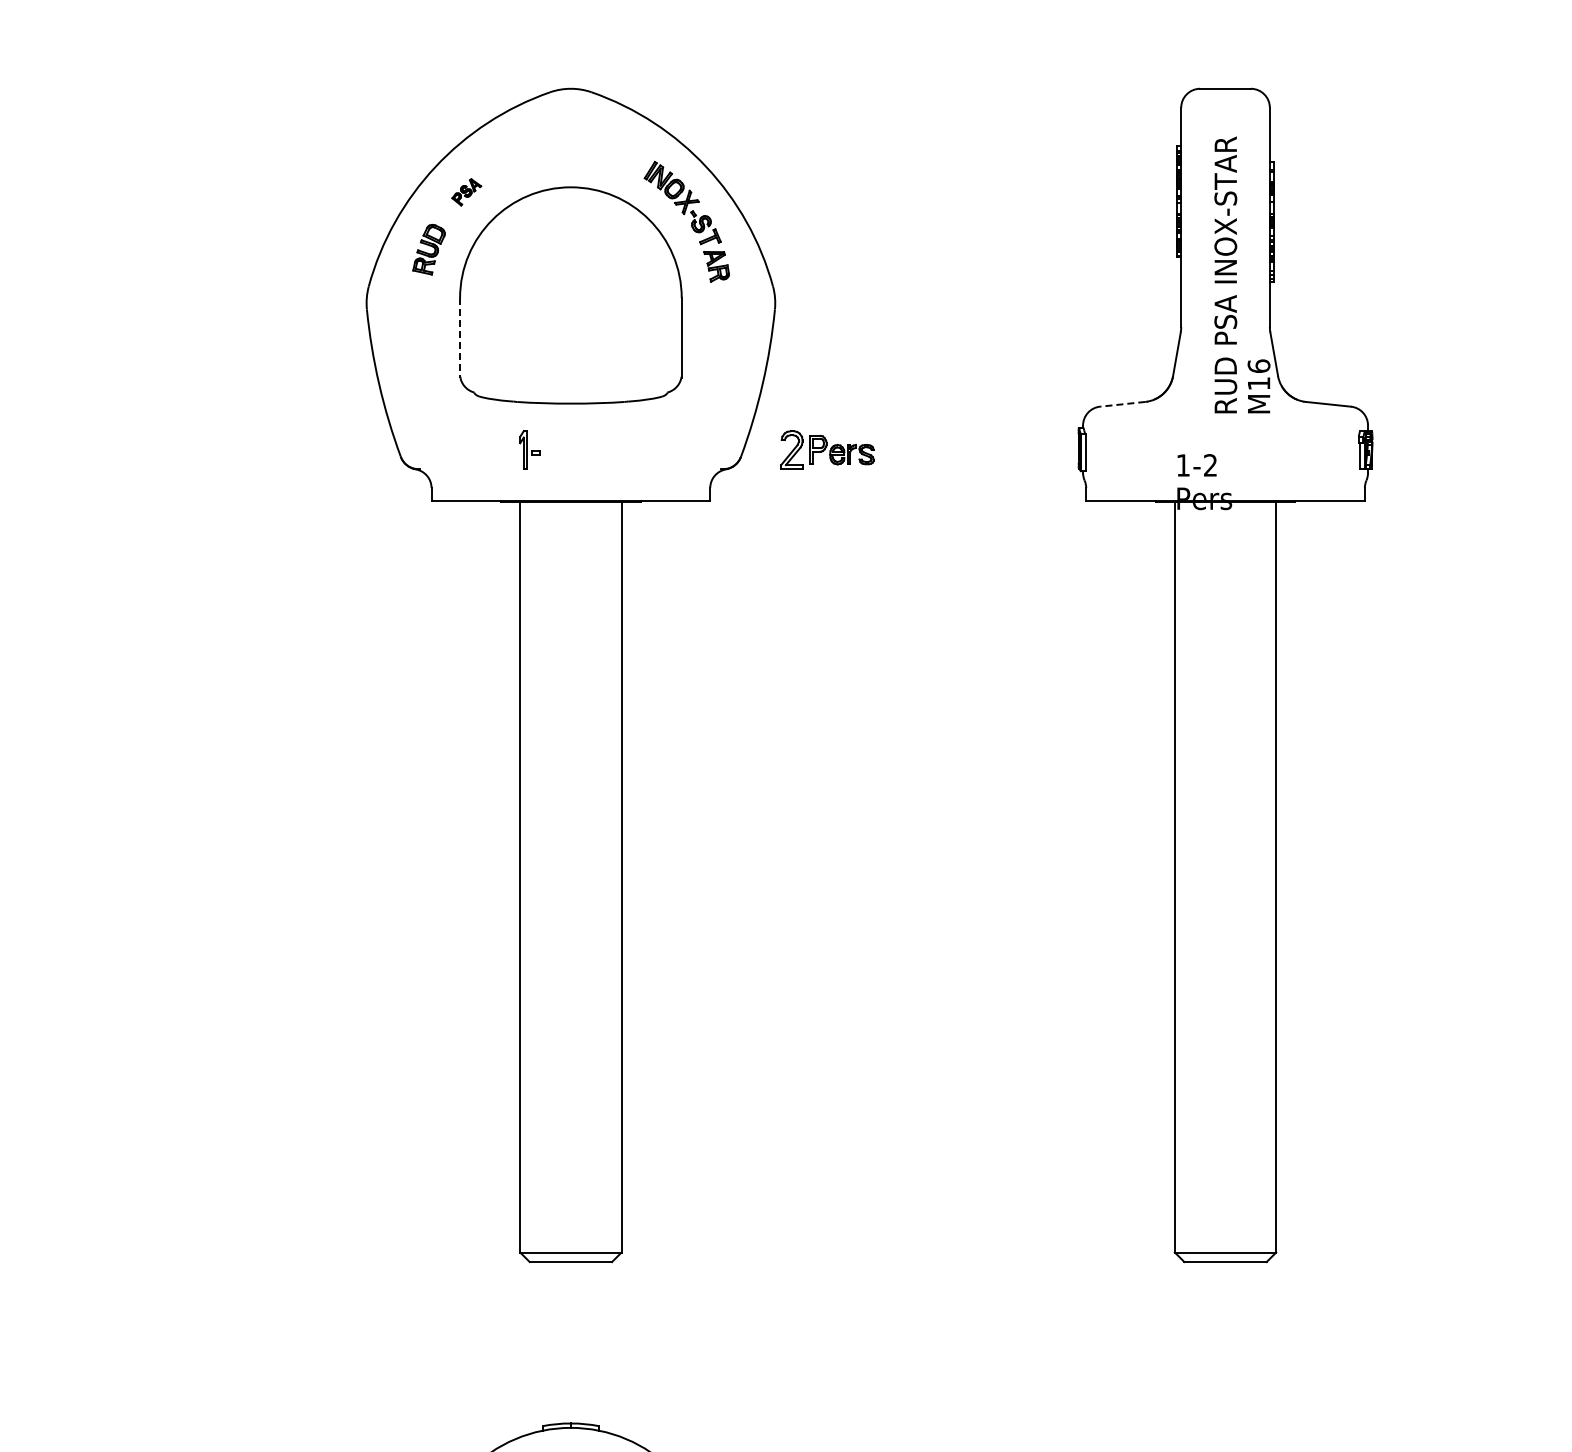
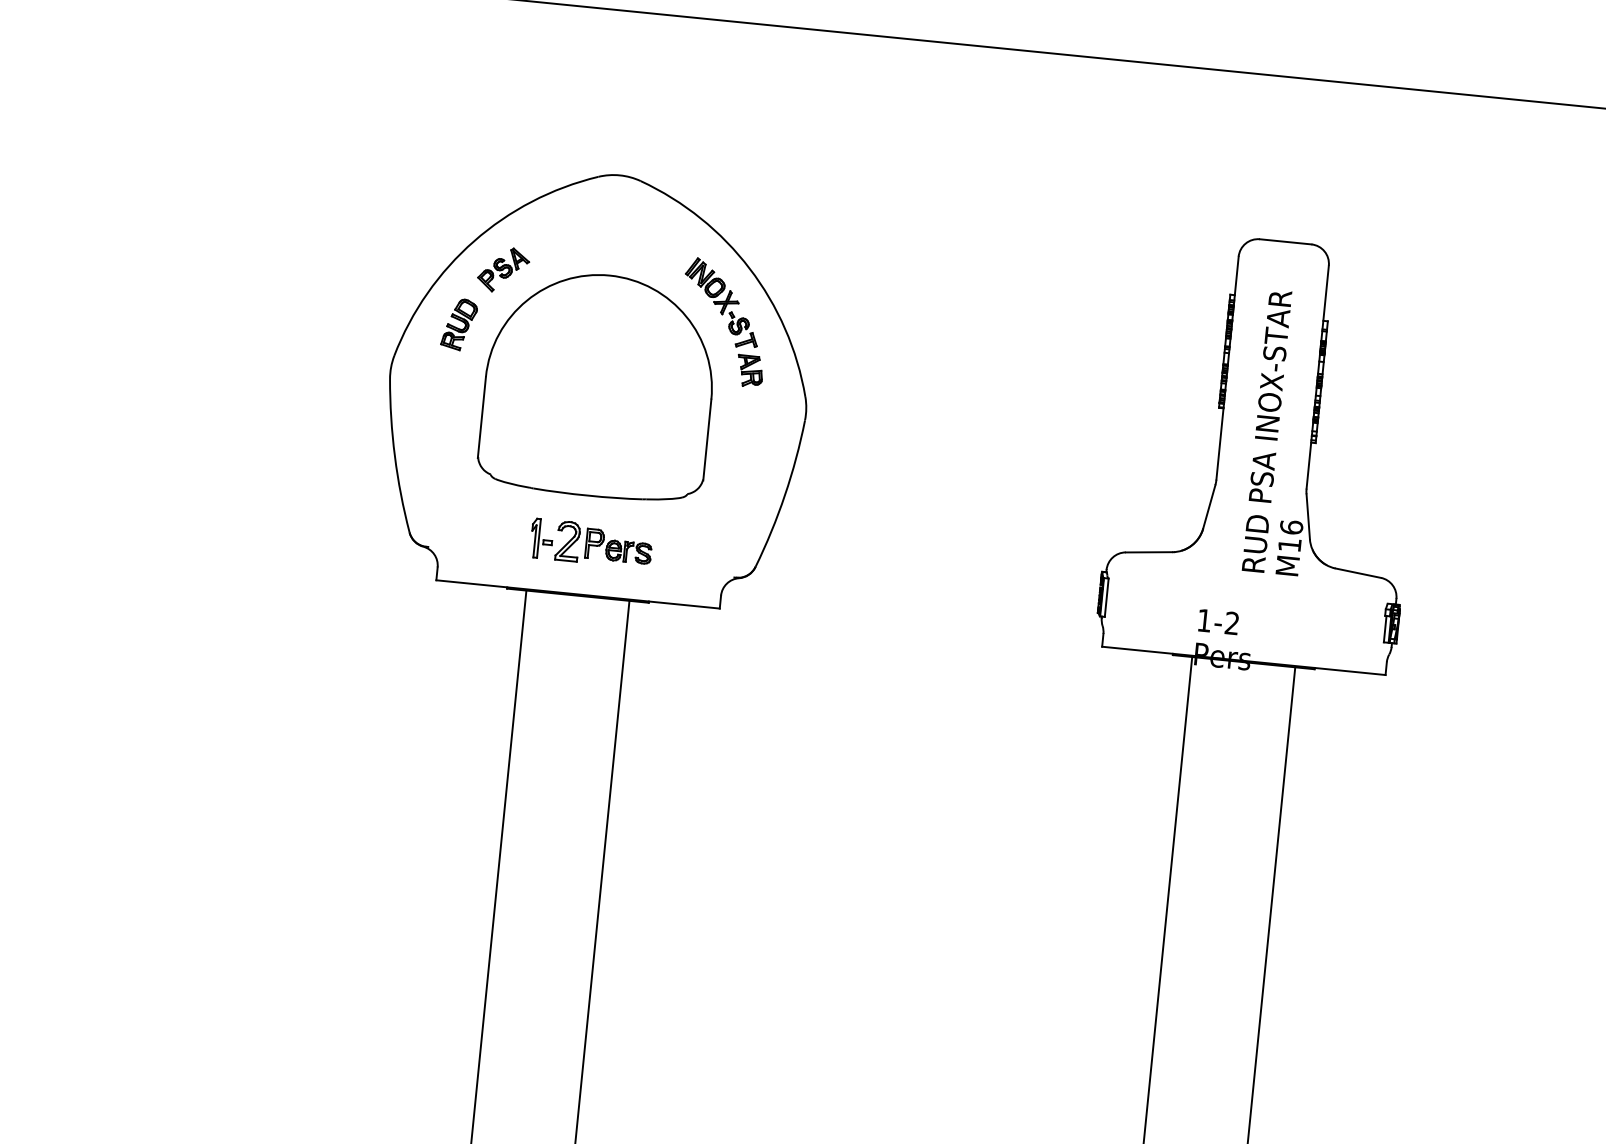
part: (466, 192) -> (503, 270), size x1.67
line: (460, 337) -> (482, 417), dashed -> solid
line: (1122, 404) -> (1148, 552), dashed -> solid
part: (827, 449) -> (604, 544), moved

